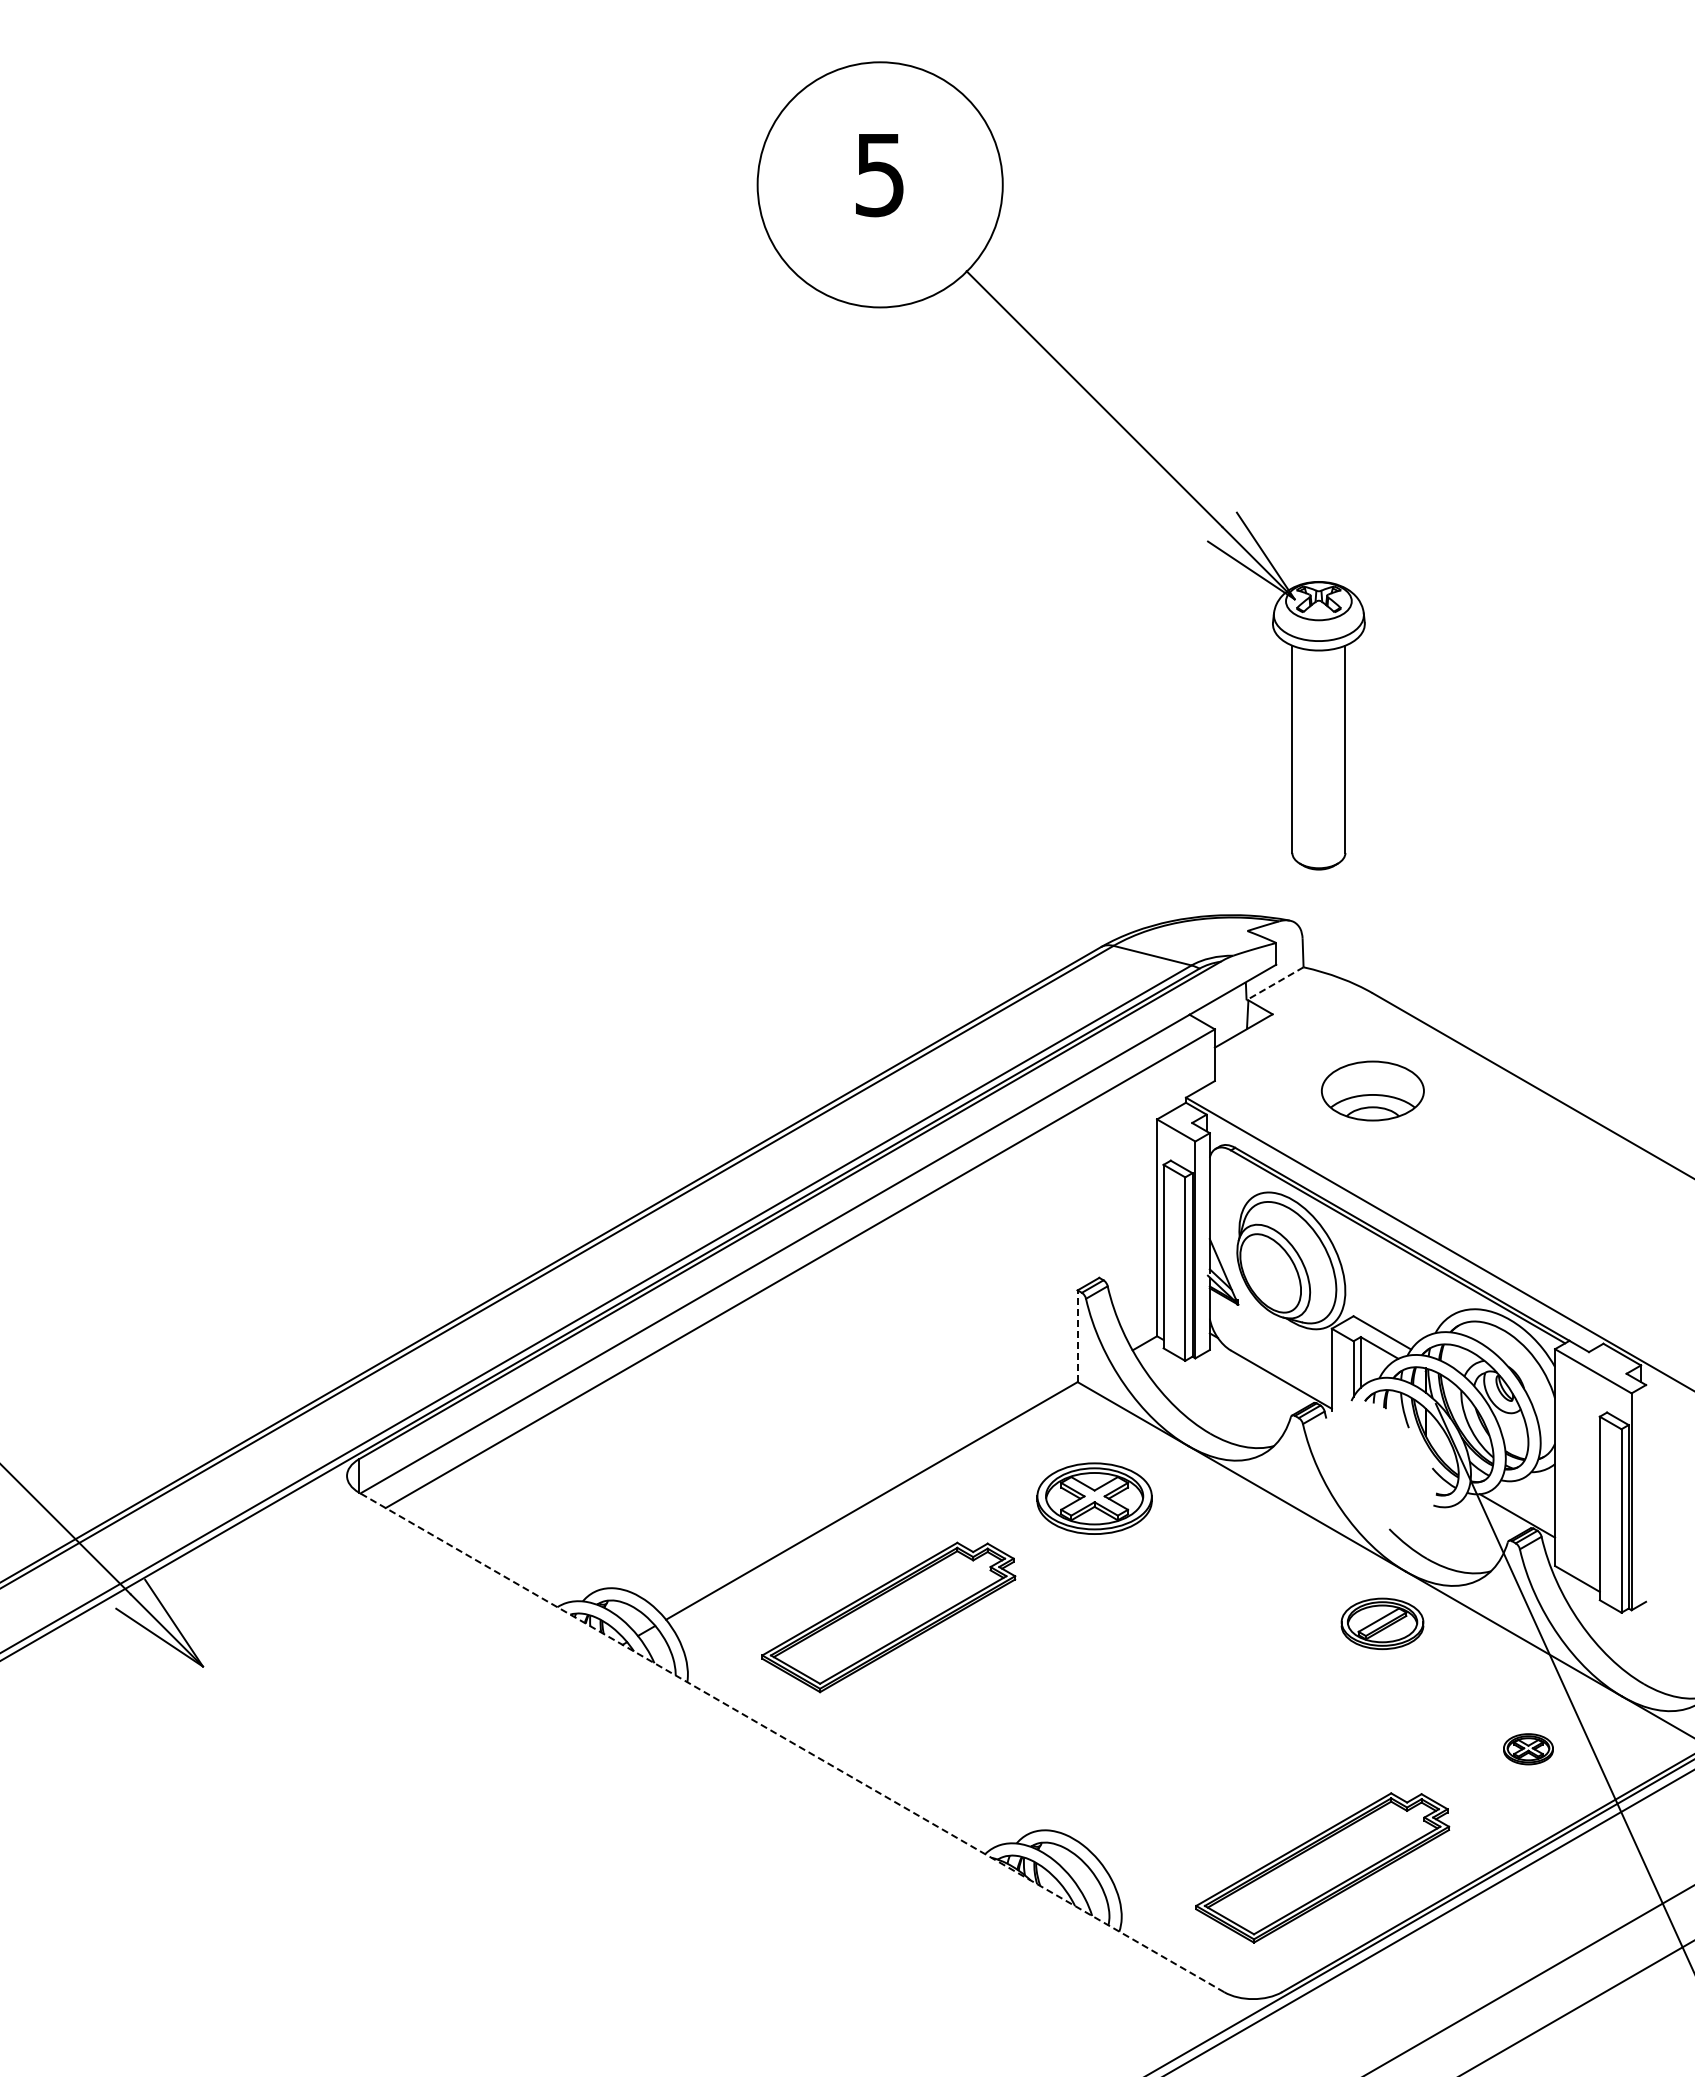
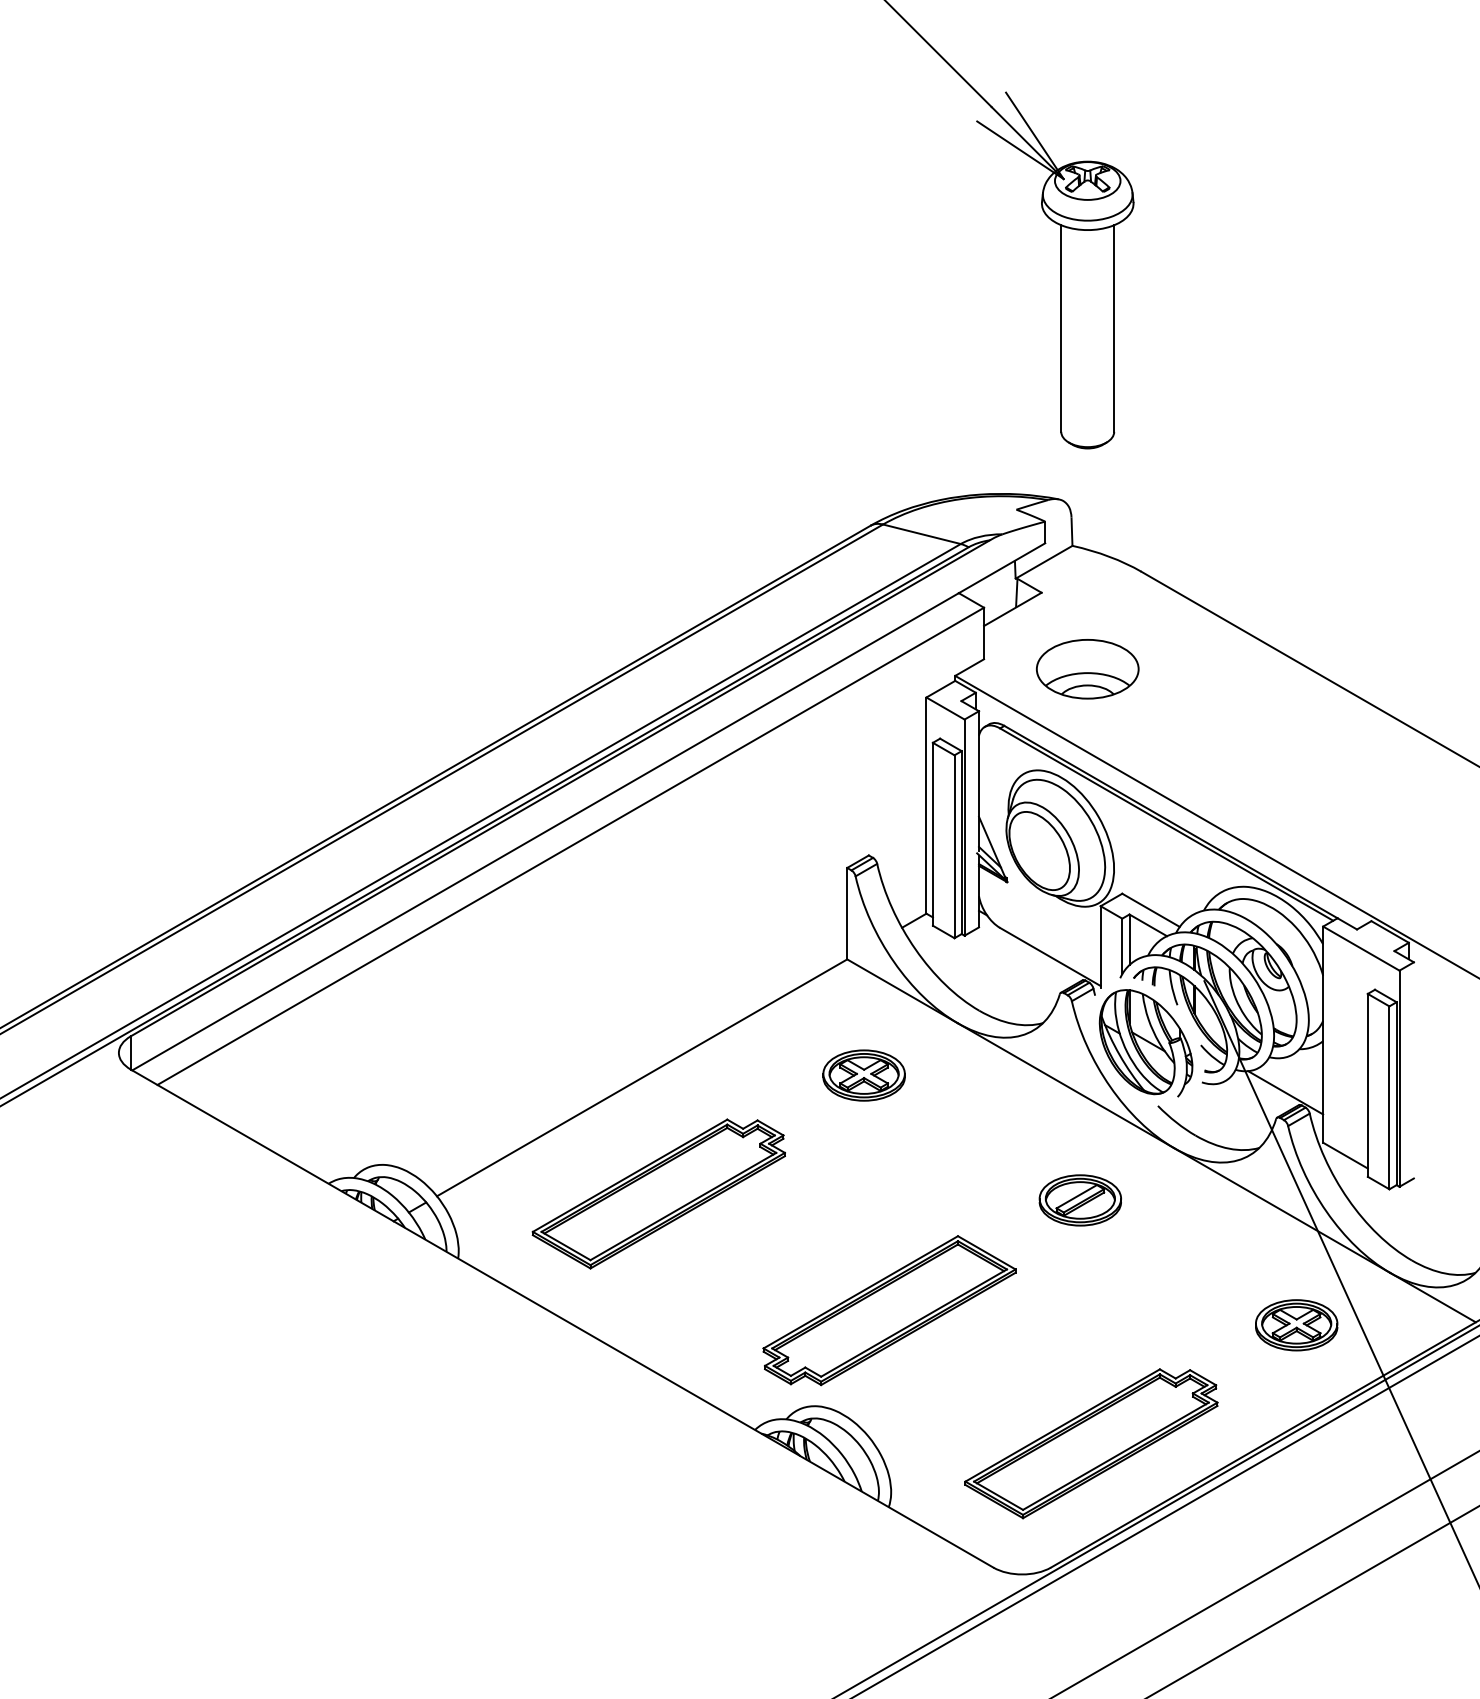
line: (1275, 983) -> (1044, 562), dashed -> solid
part: (1372, 1090) -> (1087, 668), moved
line: (1077, 1336) -> (847, 913), dashed -> solid
part: (1377, 1465) -> (1146, 1042), added
part: (1094, 1498) -> (864, 1075), size x0.71
part: (1382, 1623) -> (1080, 1200), moved
part: (1119, 1734) -> (888, 1310), added
line: (791, 1742) -> (561, 1318), dashed -> solid
part: (1528, 1749) -> (1296, 1325), size x1.67

